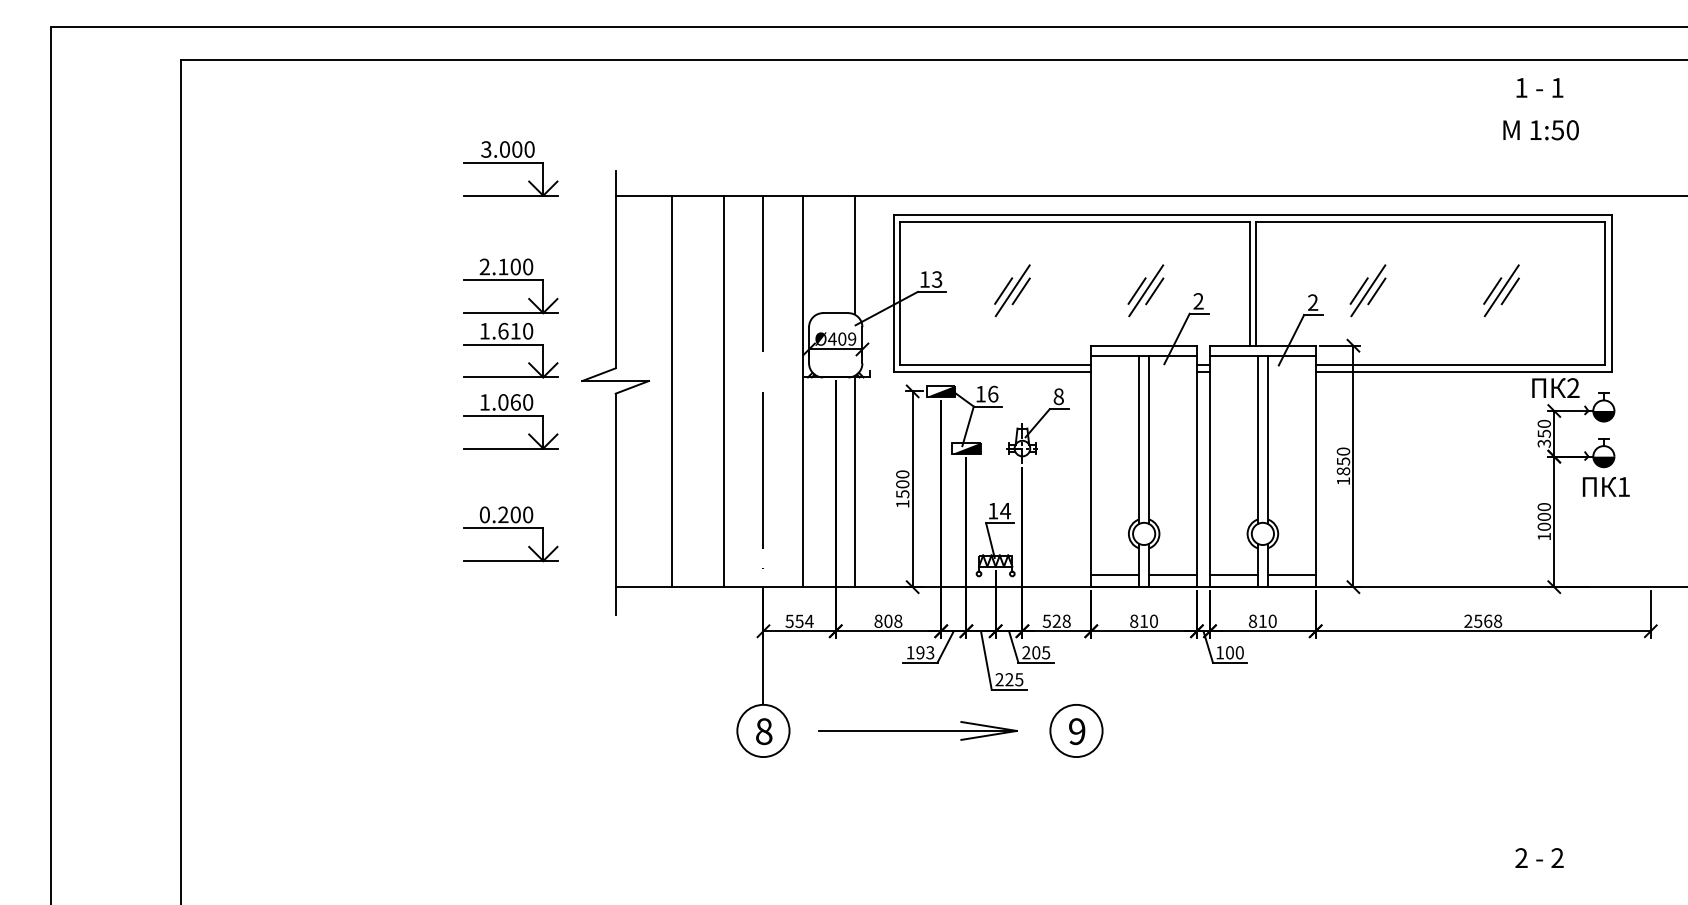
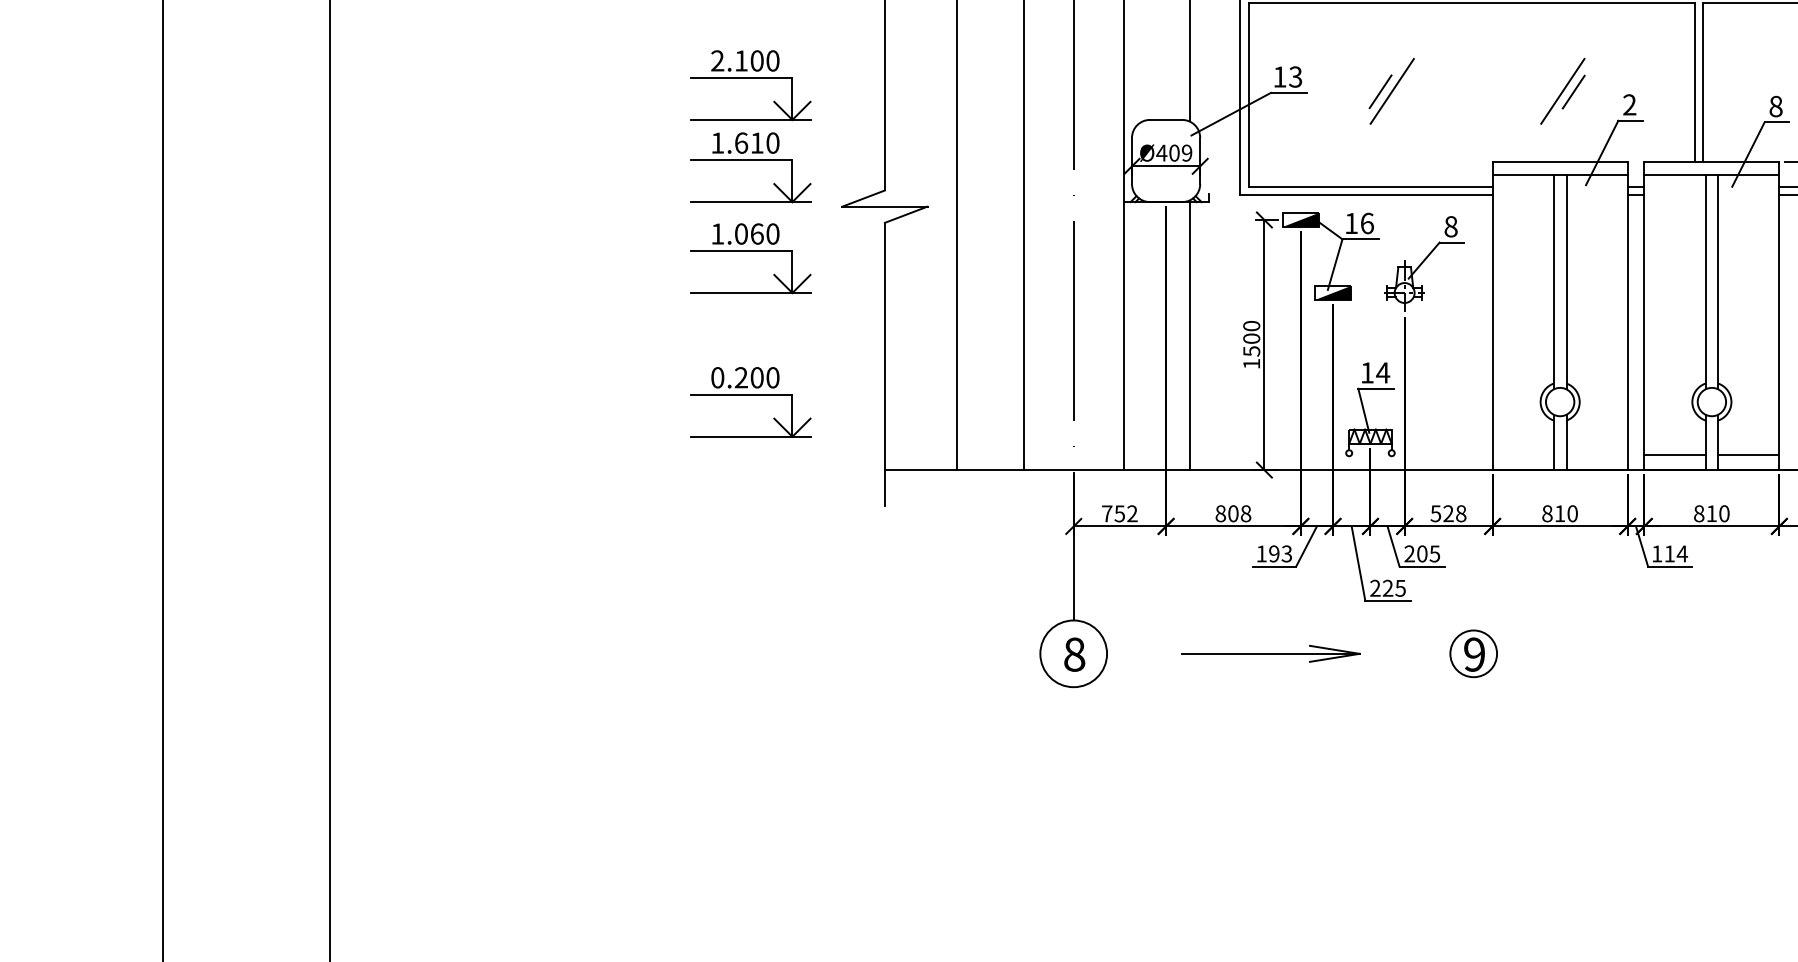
line: (1136, 290) -> (1550, 91), removed
line: (1020, 291) -> (1402, 92), removed
text: (1313, 302) -> (1776, 106), 2 -> 8
line: (1115, 575) -> (1523, 455), removed
line: (1173, 575) -> (1597, 455), removed
text: (799, 621) -> (1119, 513), 554 -> 752
text: (1235, 652) -> (1676, 553), 100 -> 114
part: (917, 730) -> (1270, 653), size x0.7
circle: (1076, 730) -> (1473, 653), size x0.7

